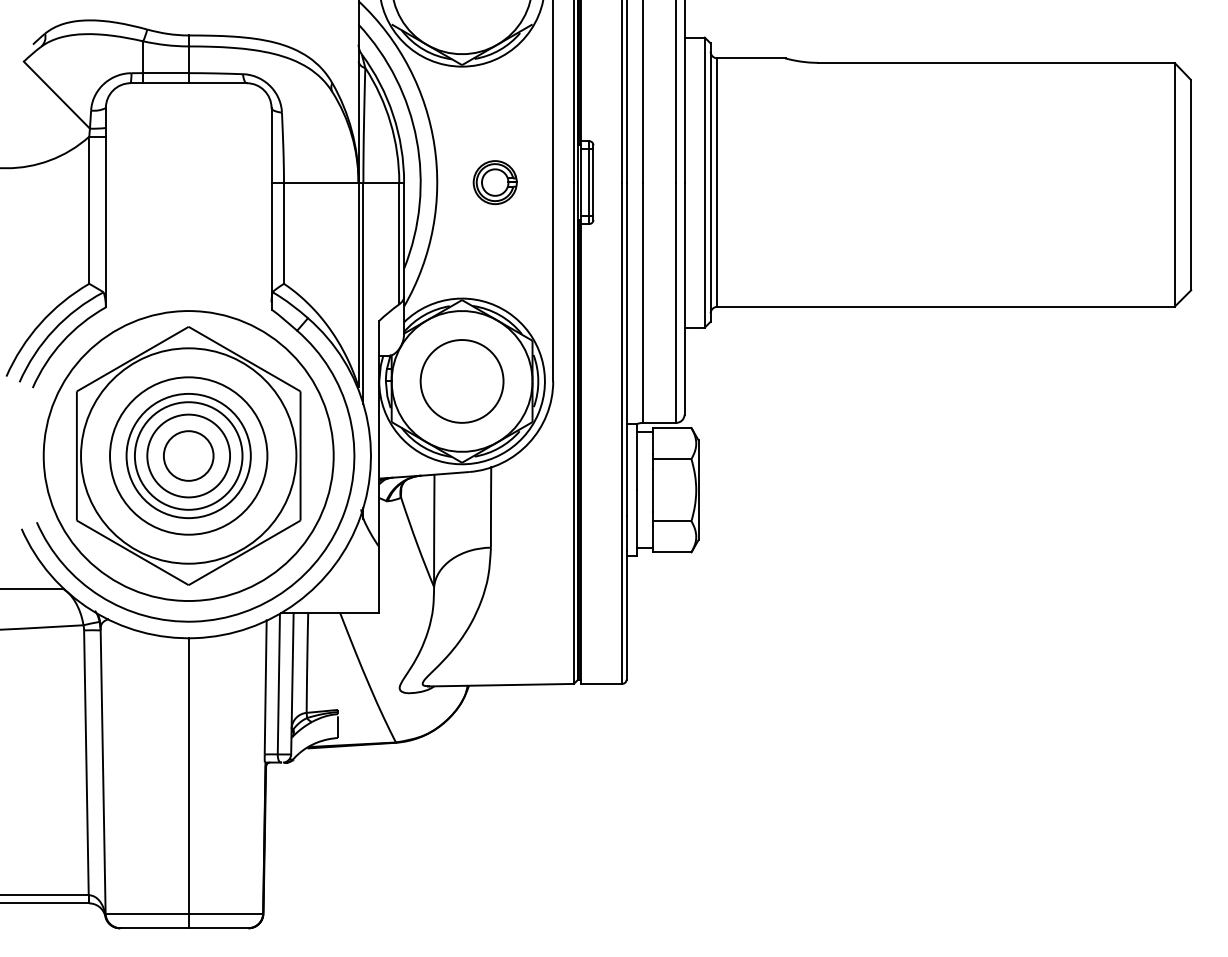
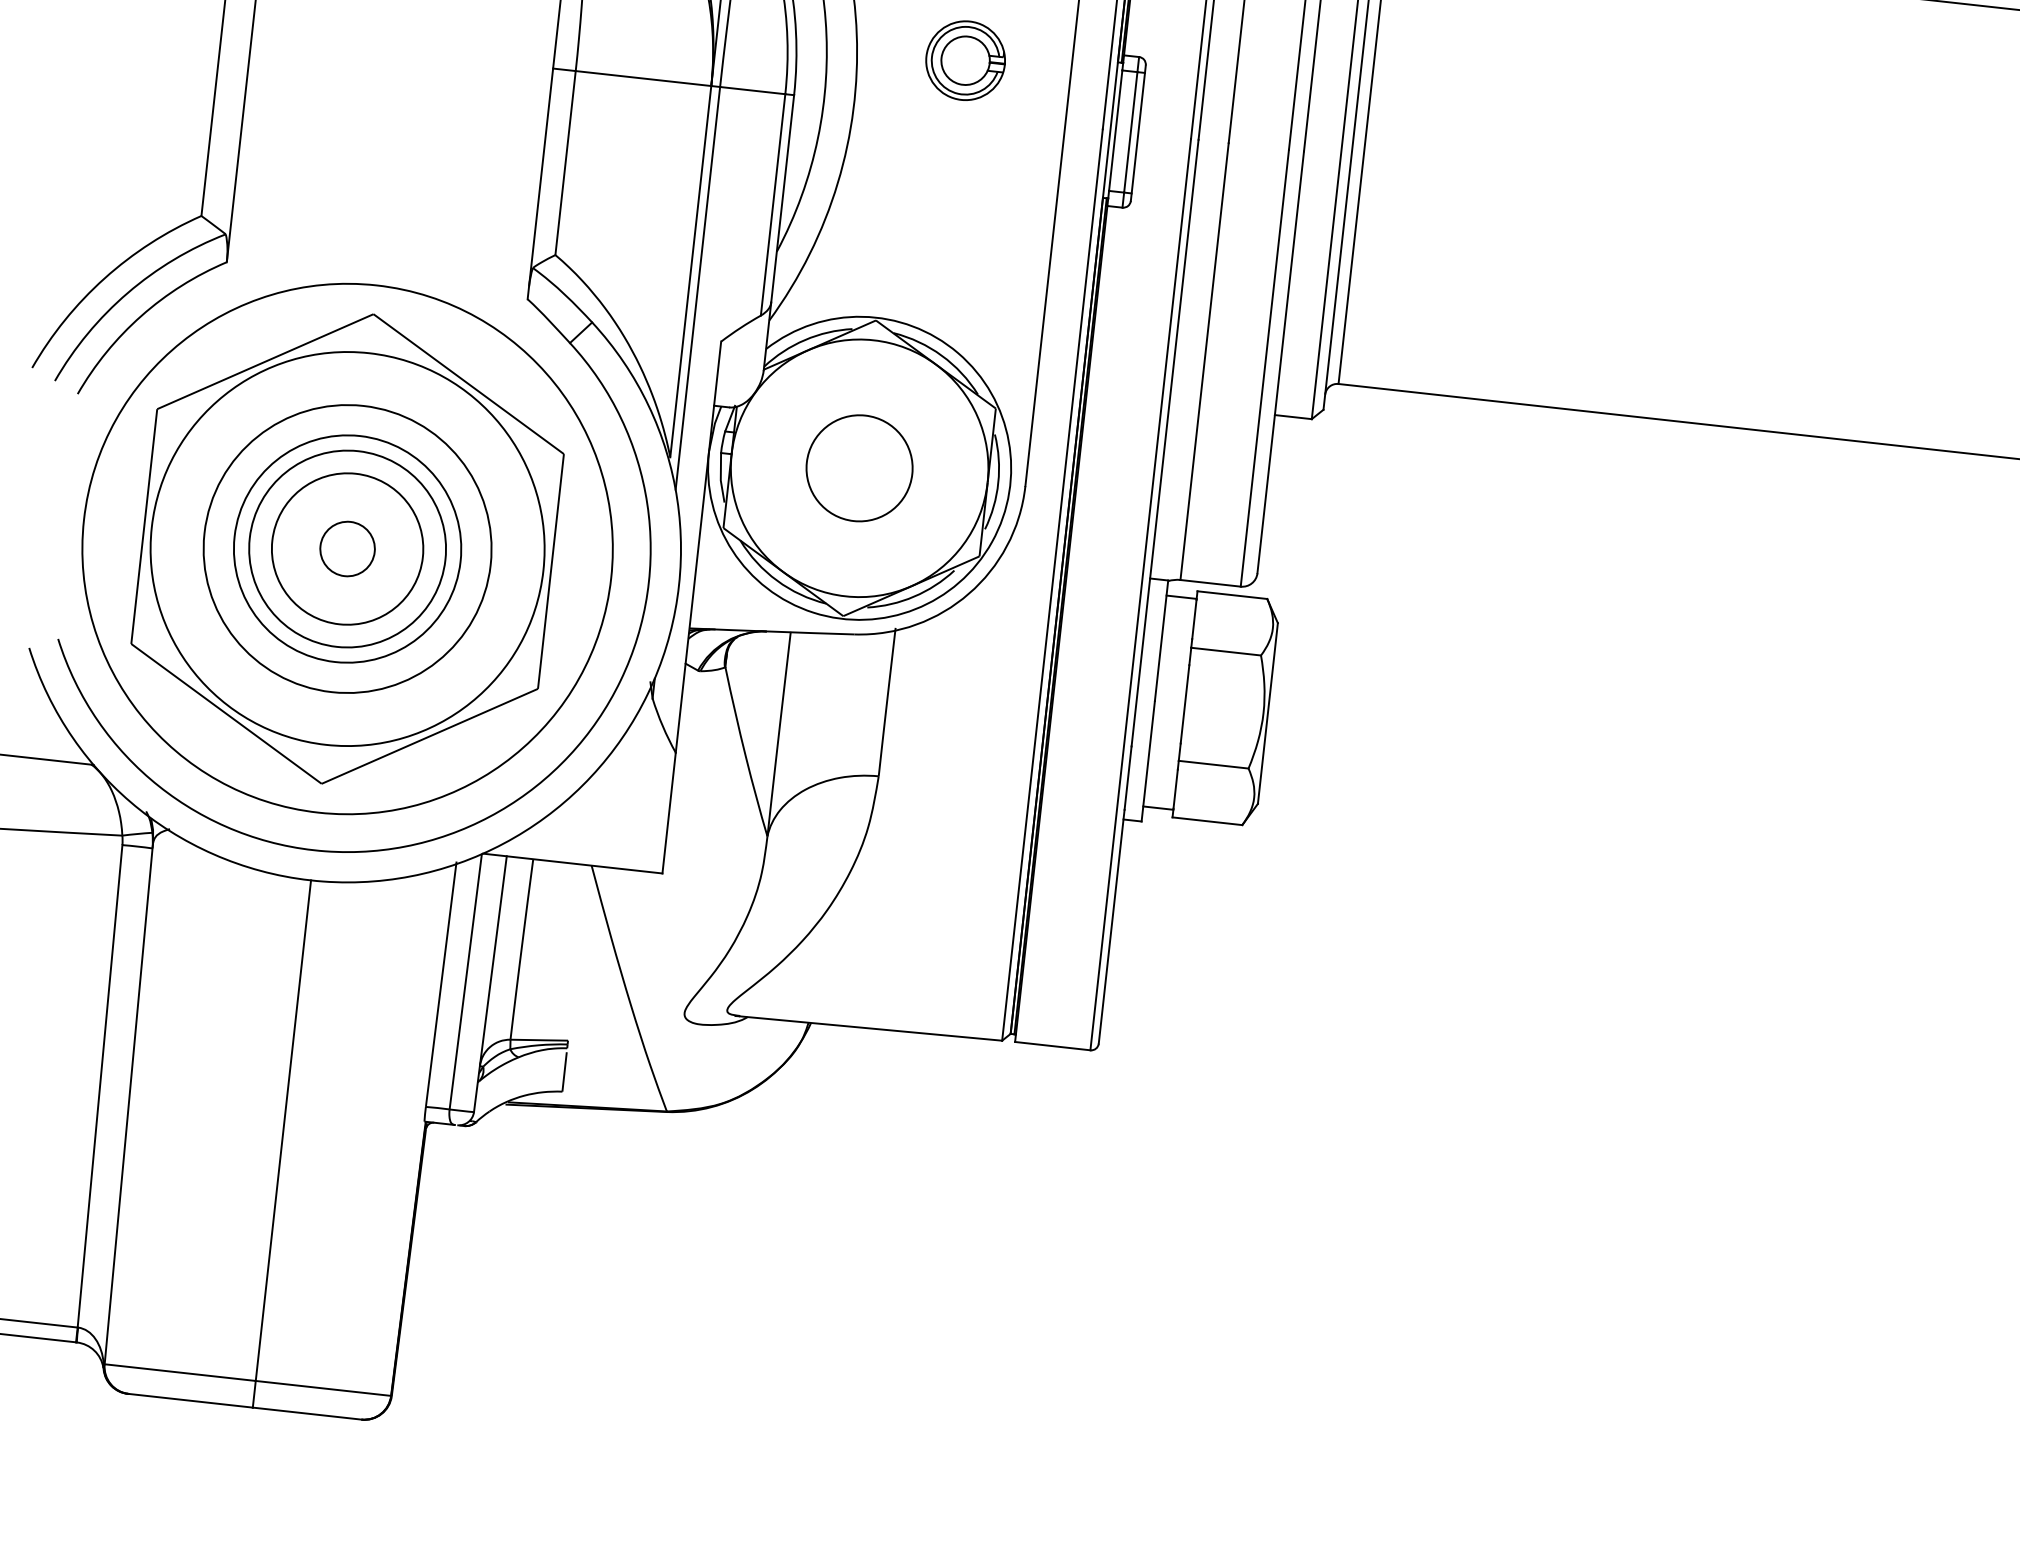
part: (494, 182) -> (964, 60), moved
circle: (461, 381) -> (858, 468), size x0.7
circle: (188, 455) -> (347, 548), size x0.6

